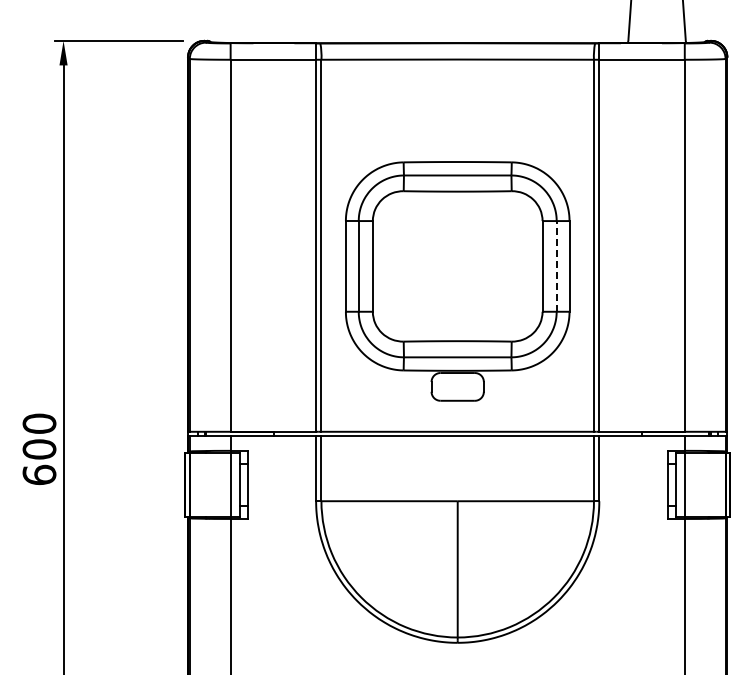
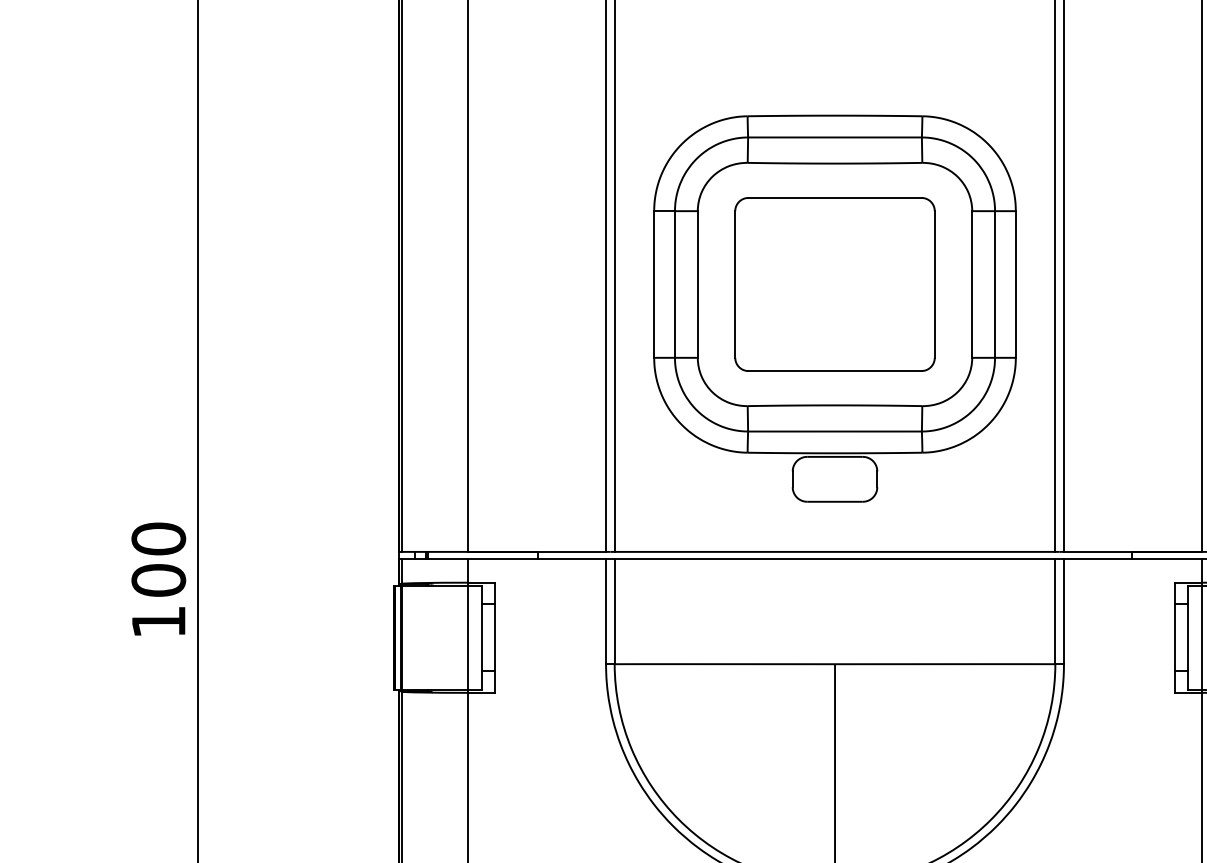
line: (556, 265) -> (994, 283), dashed -> solid
part: (457, 266) -> (834, 284), added
text: (39, 474) -> (158, 620), 600 -> 100

